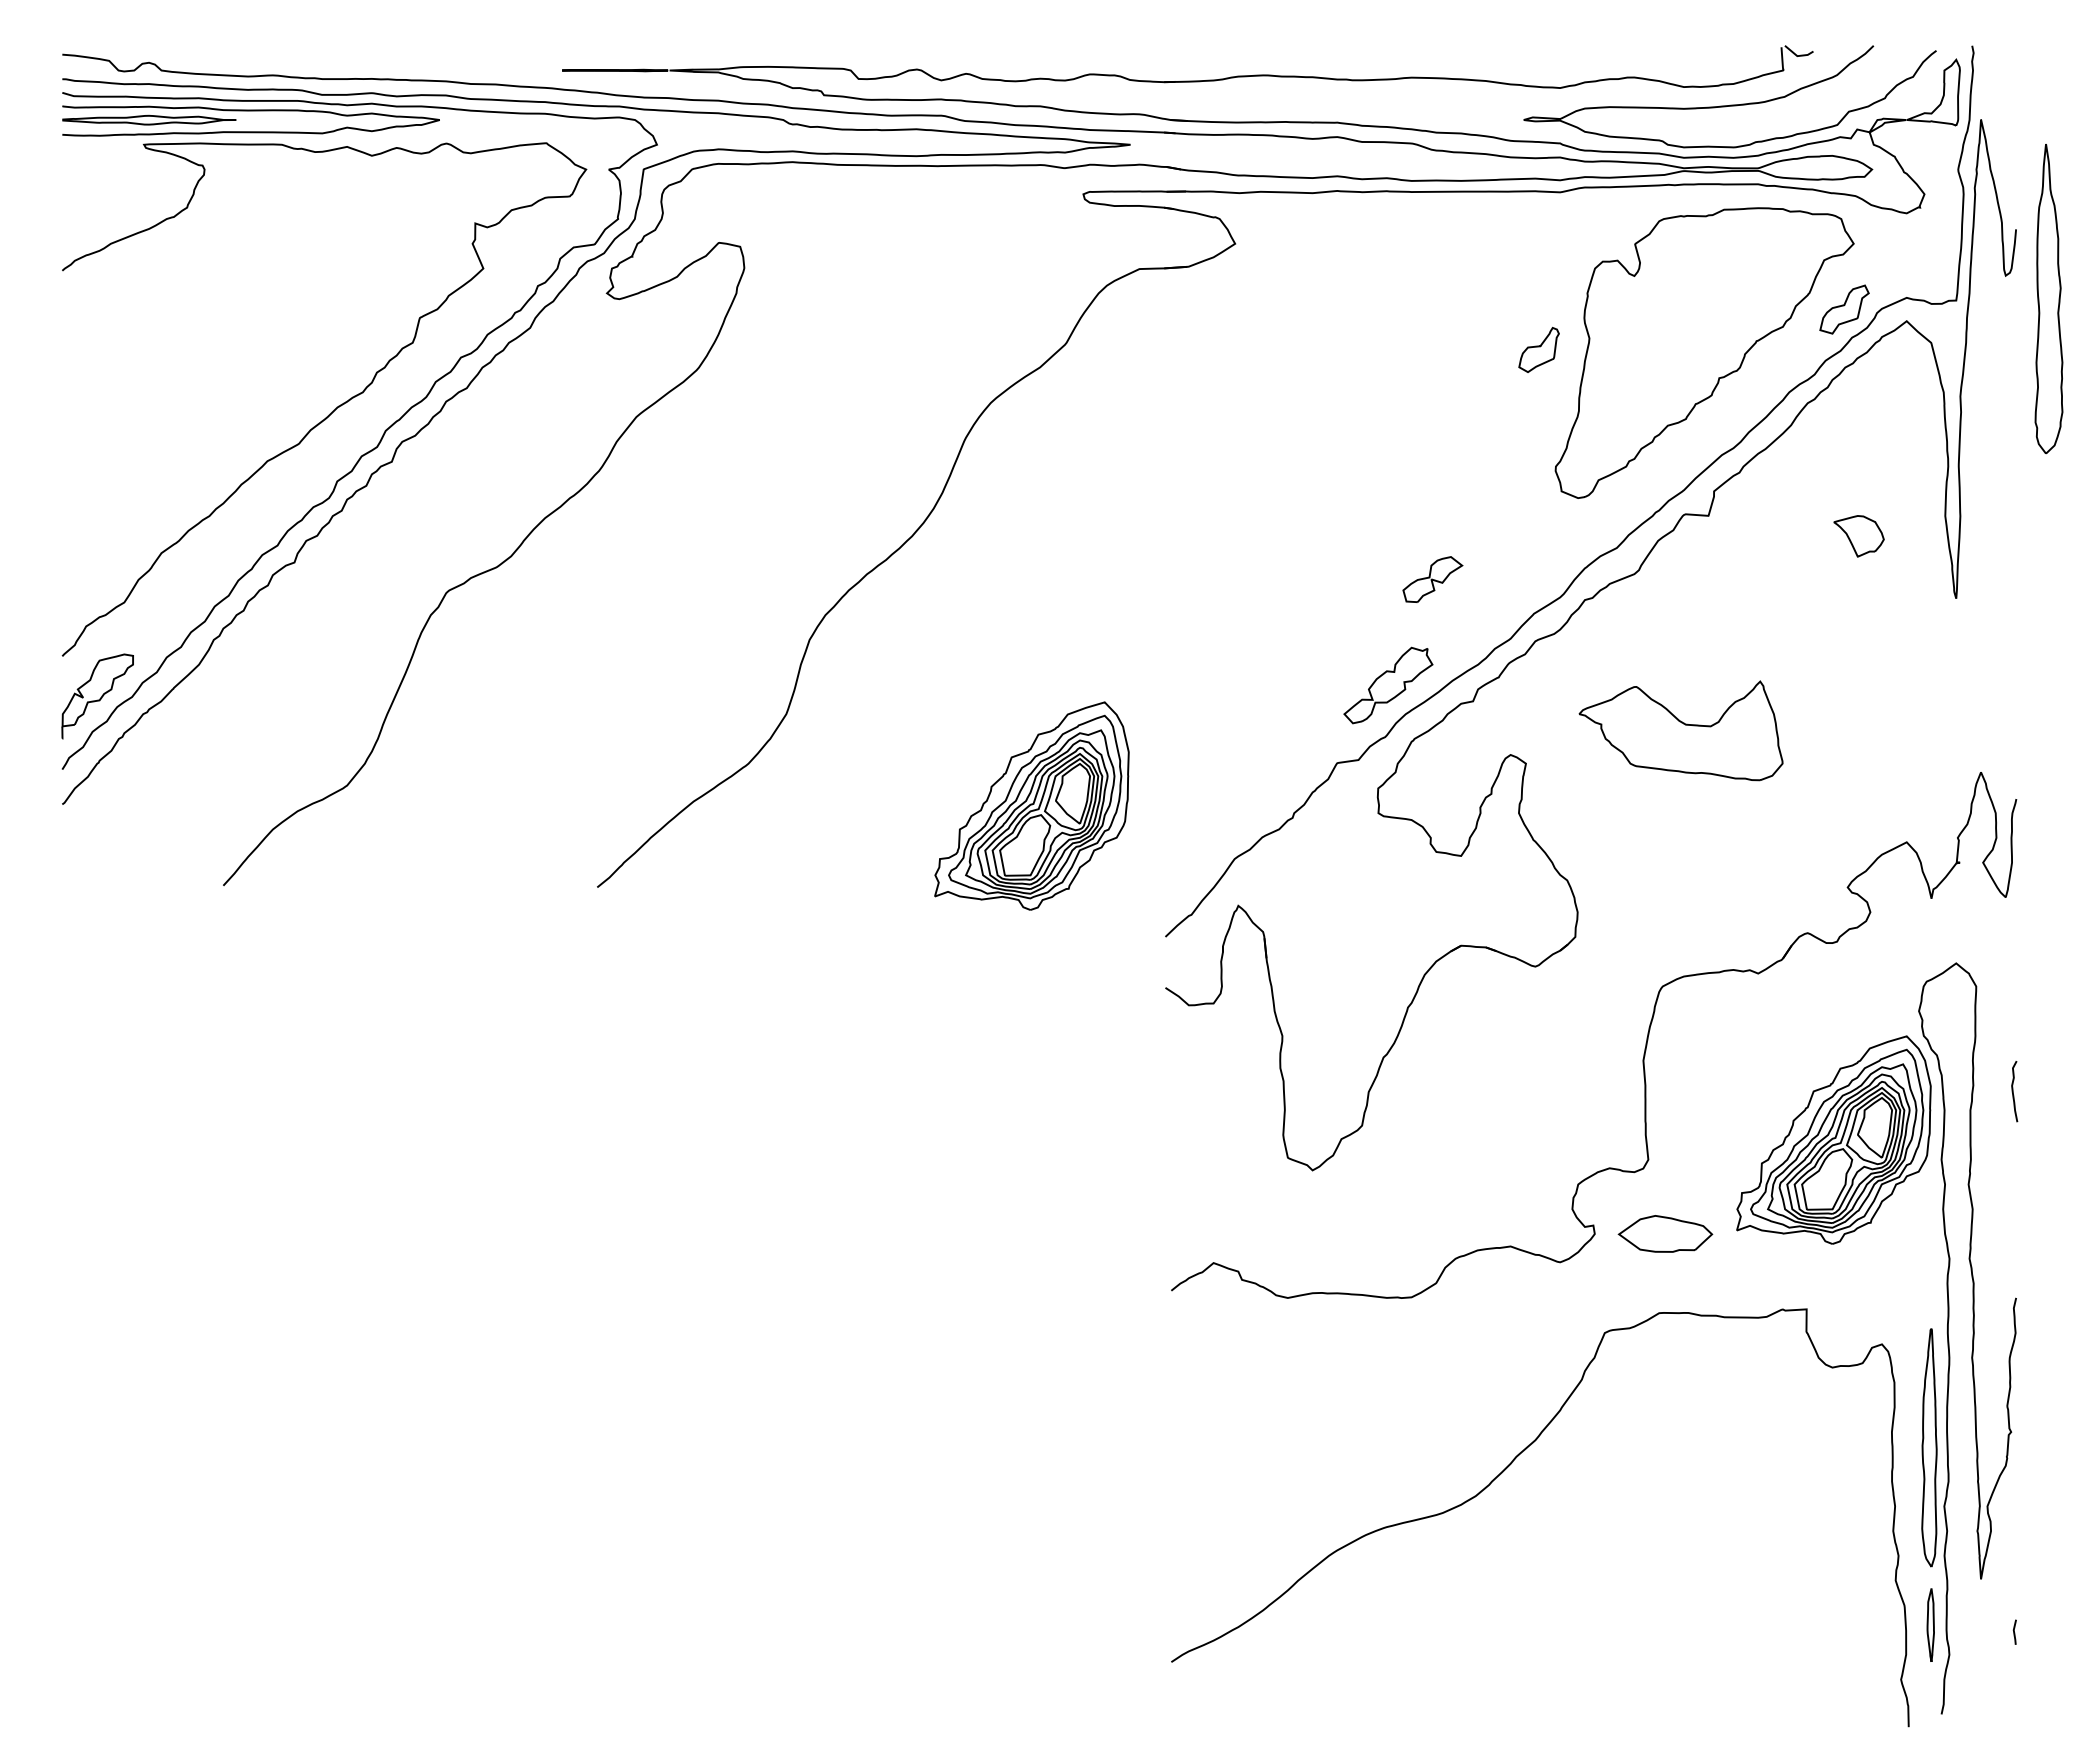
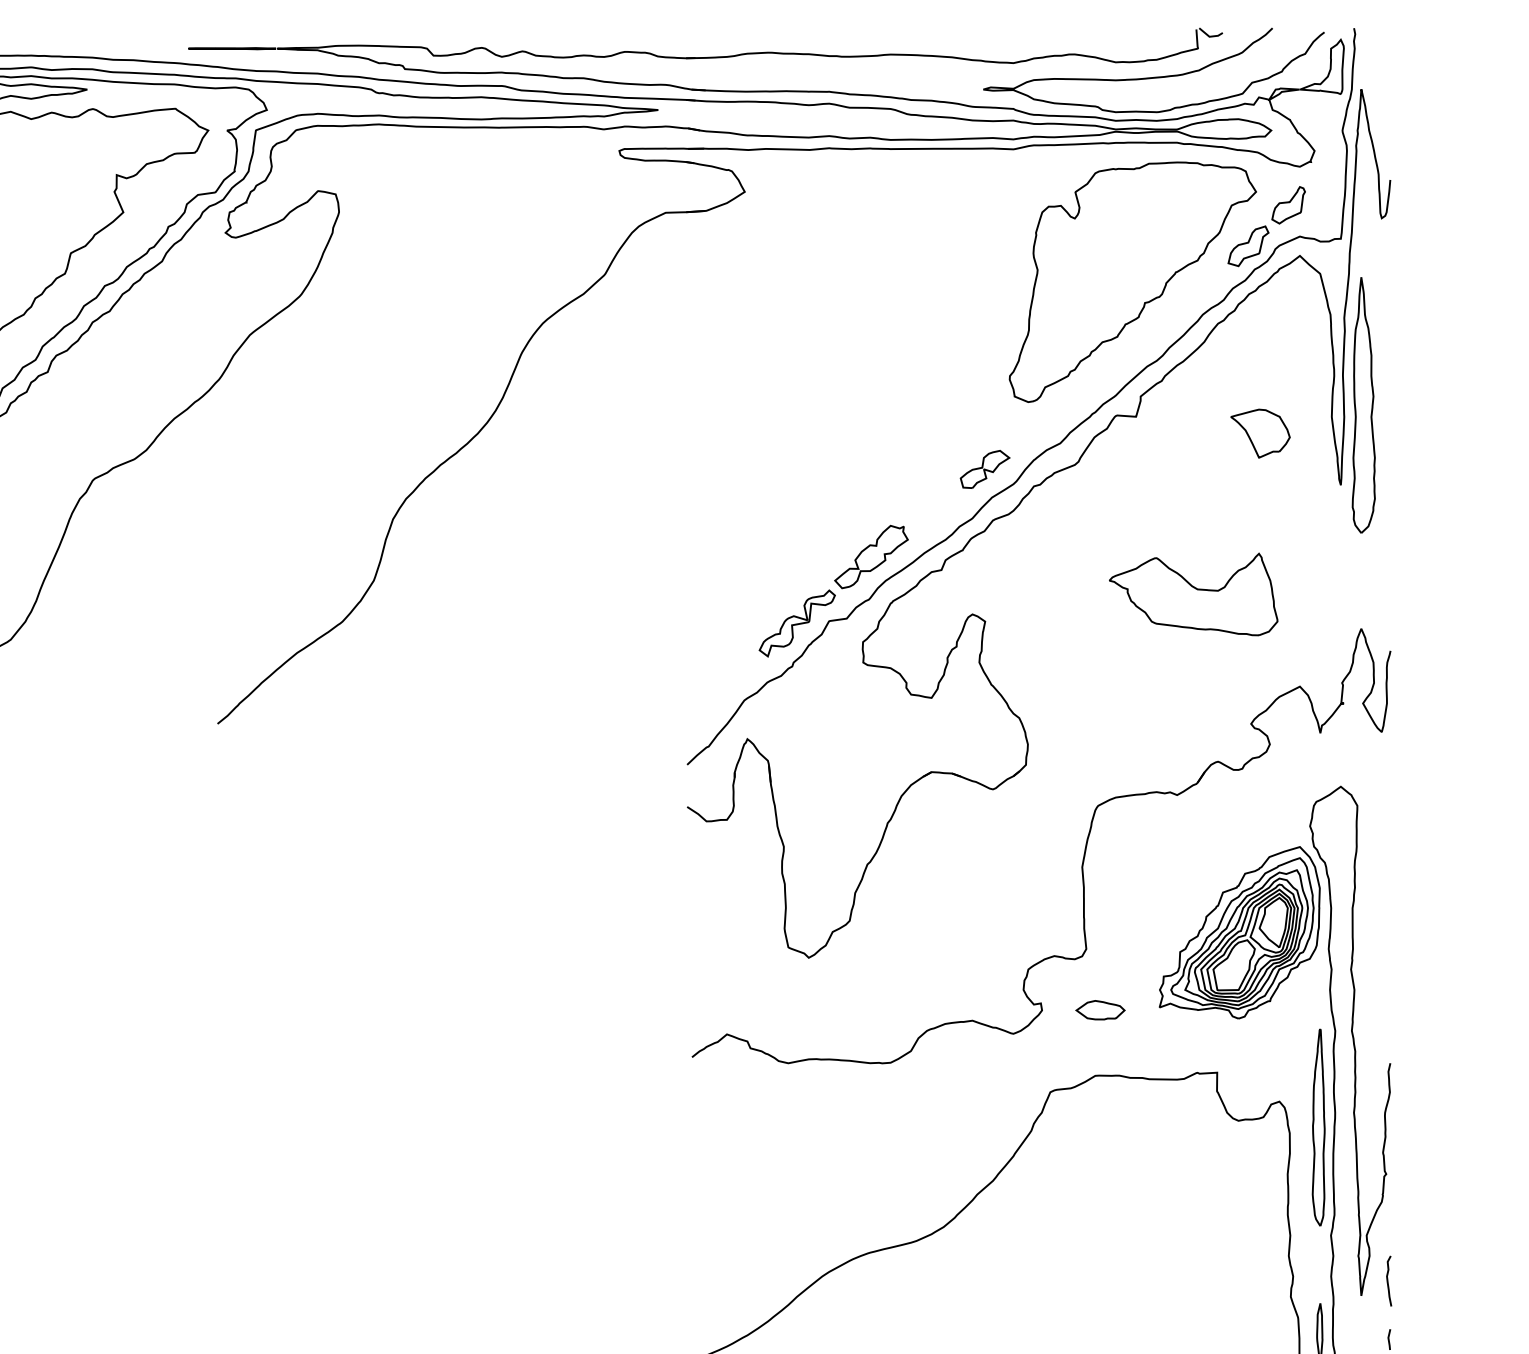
part: (2048, 299) -> (1363, 405), moved
part: (1538, 349) -> (1288, 204), moved
part: (1858, 536) -> (1260, 433), size x1.43
part: (1432, 579) -> (984, 469), moved
part: (1680, 730) -> (1193, 594), moved
part: (1298, 765) -> (797, 623), added
part: (1031, 805) -> (576, 656), removed
curve: (2013, 1091) -> (1388, 1281), moved
part: (1665, 1233) -> (1100, 1009), size x0.62
part: (1929, 1447) -> (1318, 1127), moved

